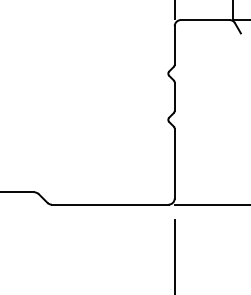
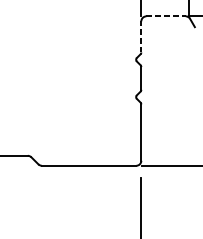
line: (205, 20) -> (166, 16), solid -> dashed
line: (174, 44) -> (141, 36), solid -> dashed

